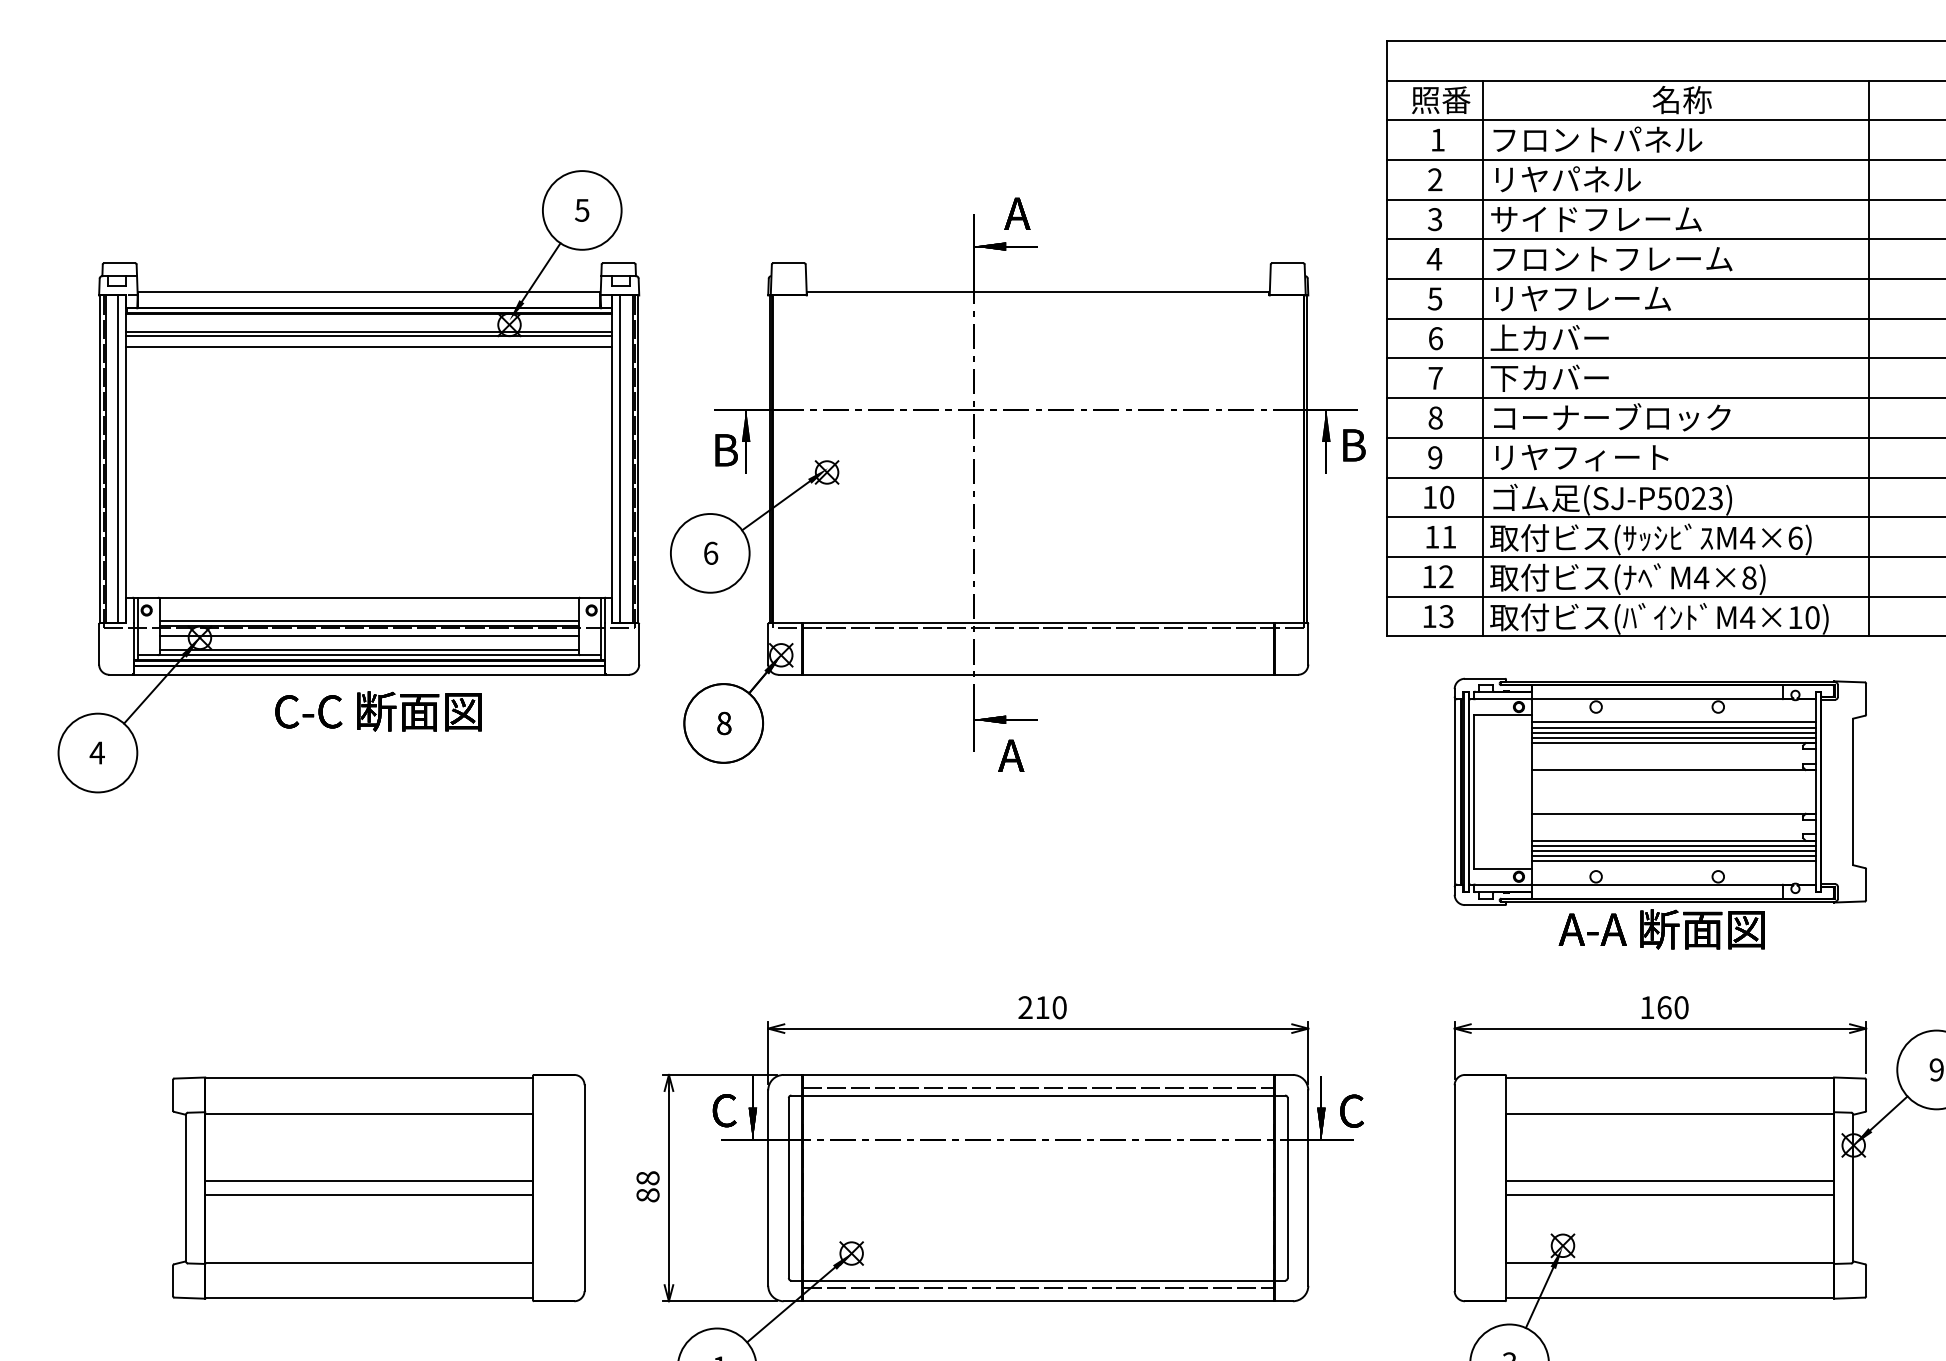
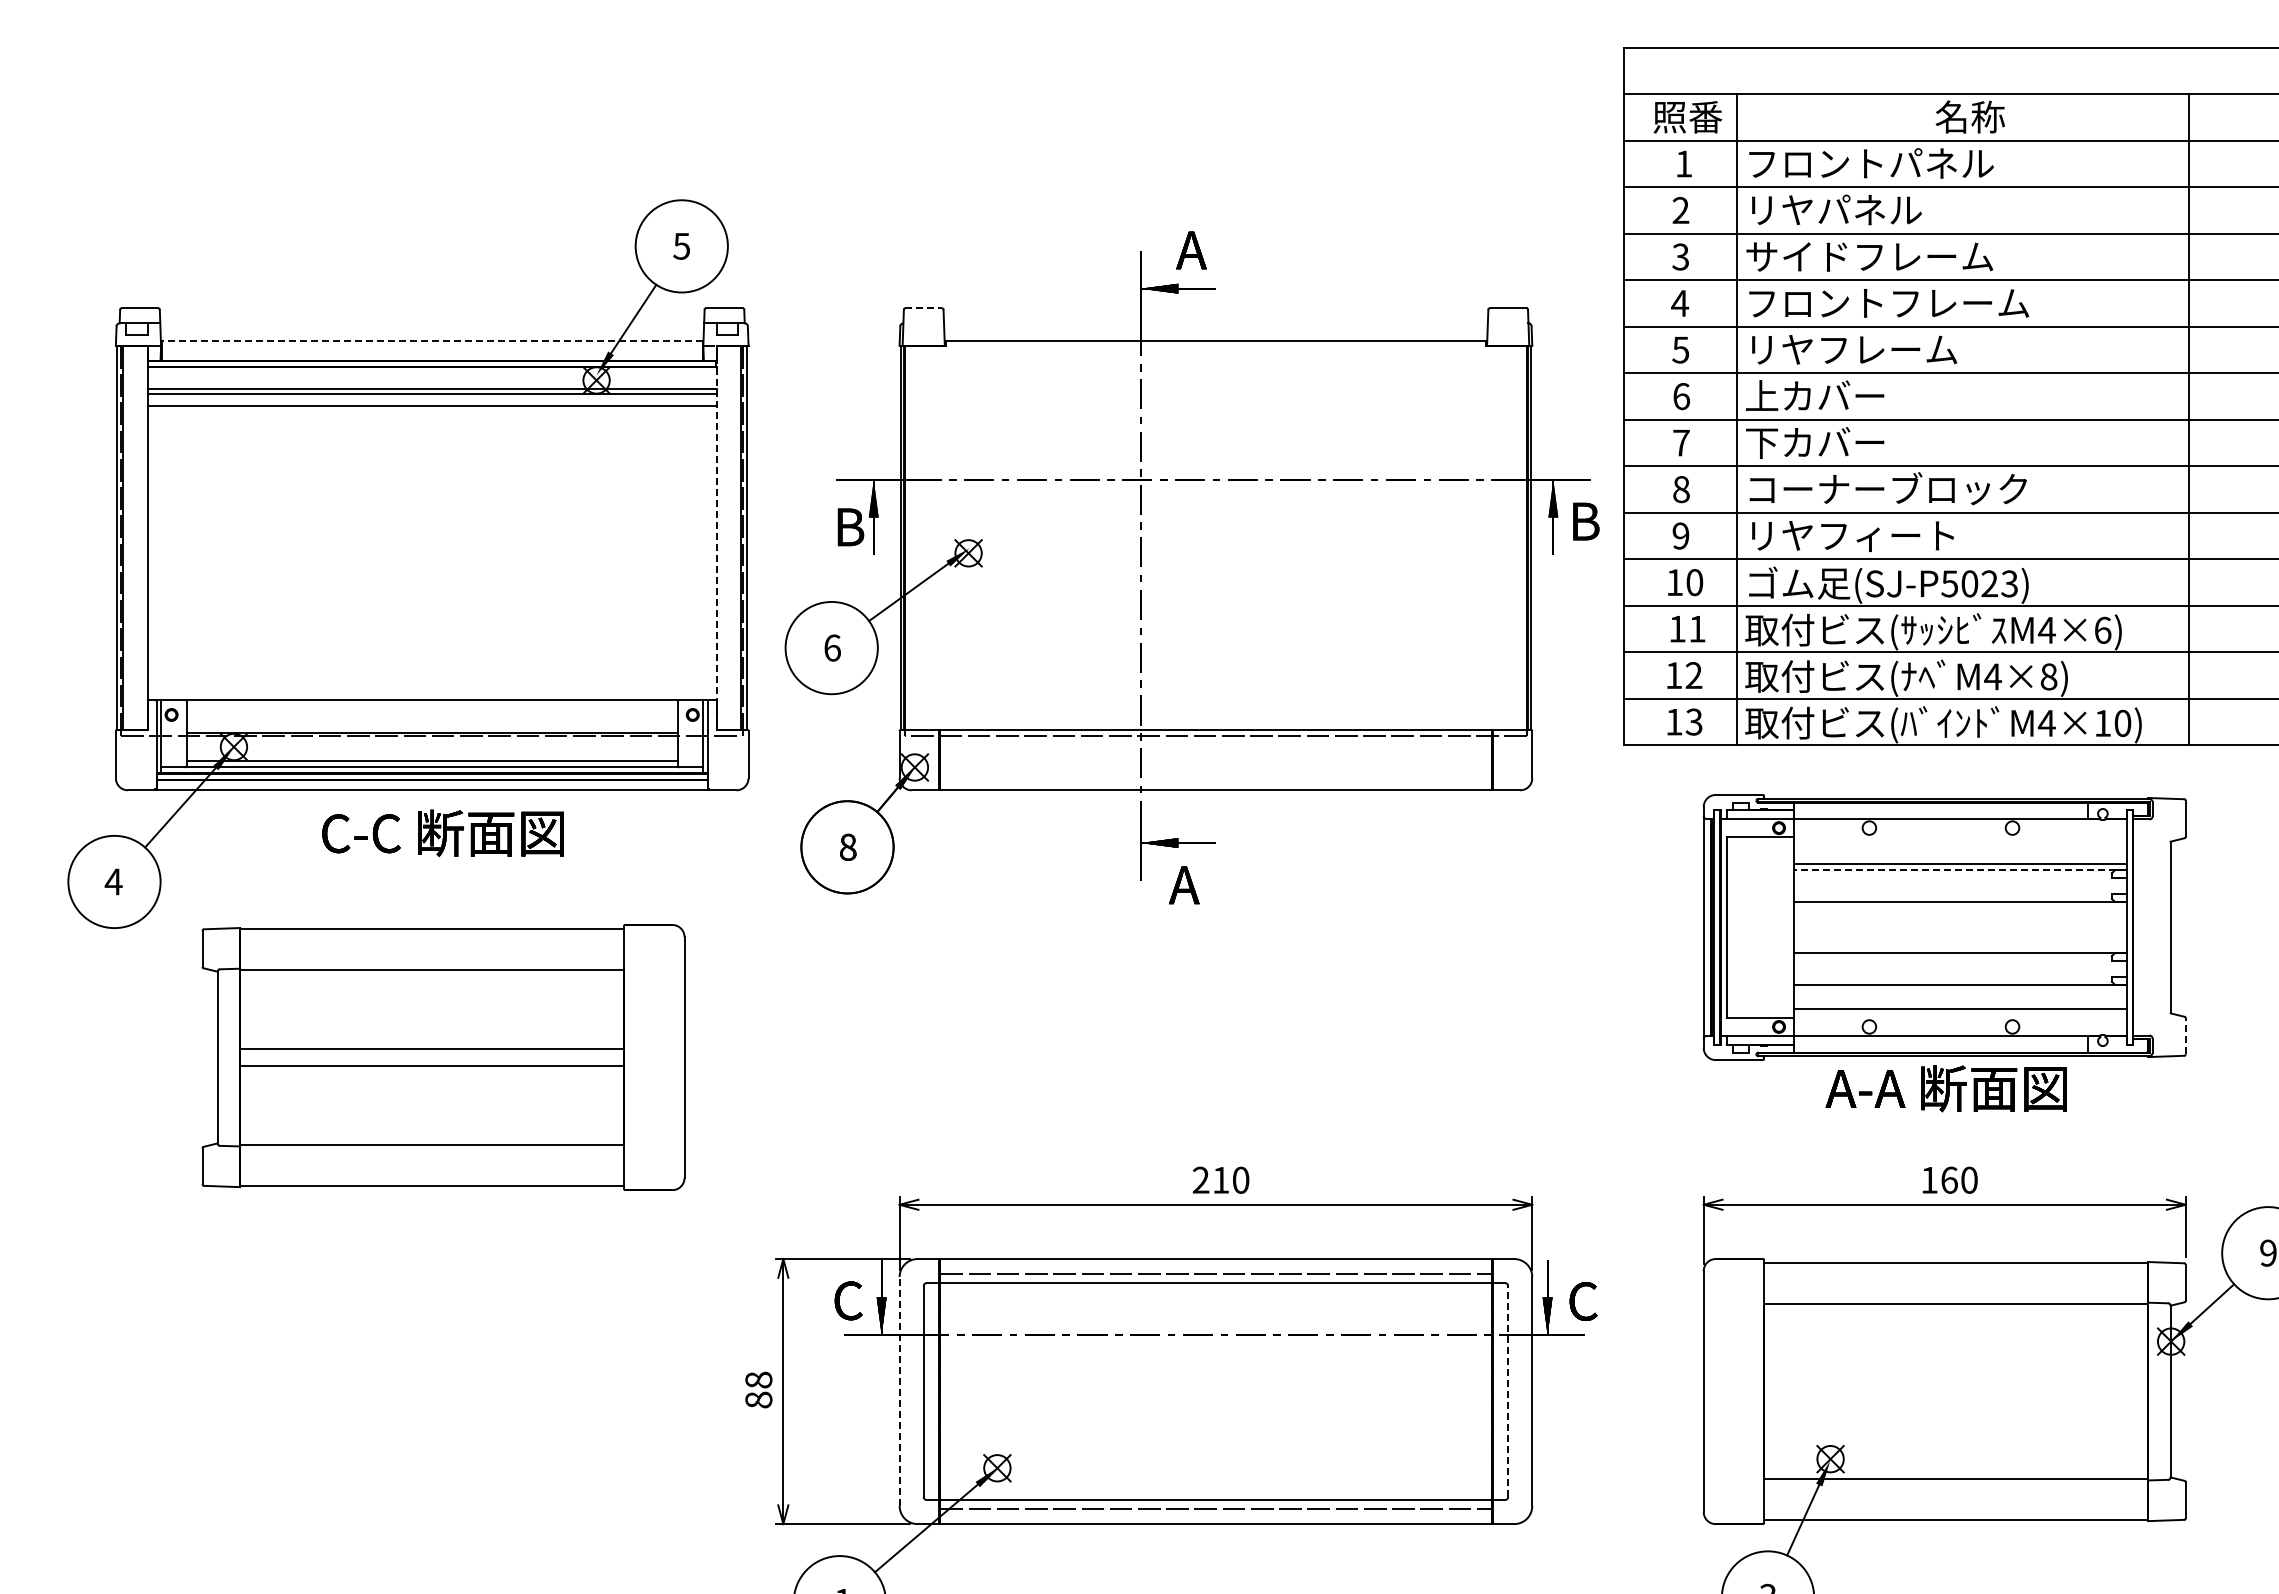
line: (789, 263) -> (924, 308), solid -> dashed
line: (368, 291) -> (431, 341), solid -> dashed
line: (118, 458) -> (138, 537), removed
line: (619, 458) -> (725, 537), removed
line: (611, 459) -> (716, 538), solid -> dashed
line: (368, 621) -> (431, 727), removed
line: (368, 636) -> (431, 745), removed
line: (1673, 722) -> (1960, 846), removed
line: (1673, 727) -> (1960, 852), removed
line: (1673, 733) -> (1960, 858), removed
line: (1673, 743) -> (1960, 870), solid -> dashed
line: (1673, 845) -> (1960, 990), removed
line: (1673, 850) -> (1960, 996), removed
line: (1673, 855) -> (1960, 1002), removed
line: (1865, 884) -> (2185, 1035), solid -> dashed
line: (1669, 1181) -> (1955, 1383), removed
part: (378, 1188) -> (443, 1057), moved
line: (768, 1188) -> (899, 1391), solid -> dashed
line: (1288, 1188) -> (1508, 1391), solid -> dashed
line: (1669, 1194) -> (1955, 1399), removed

